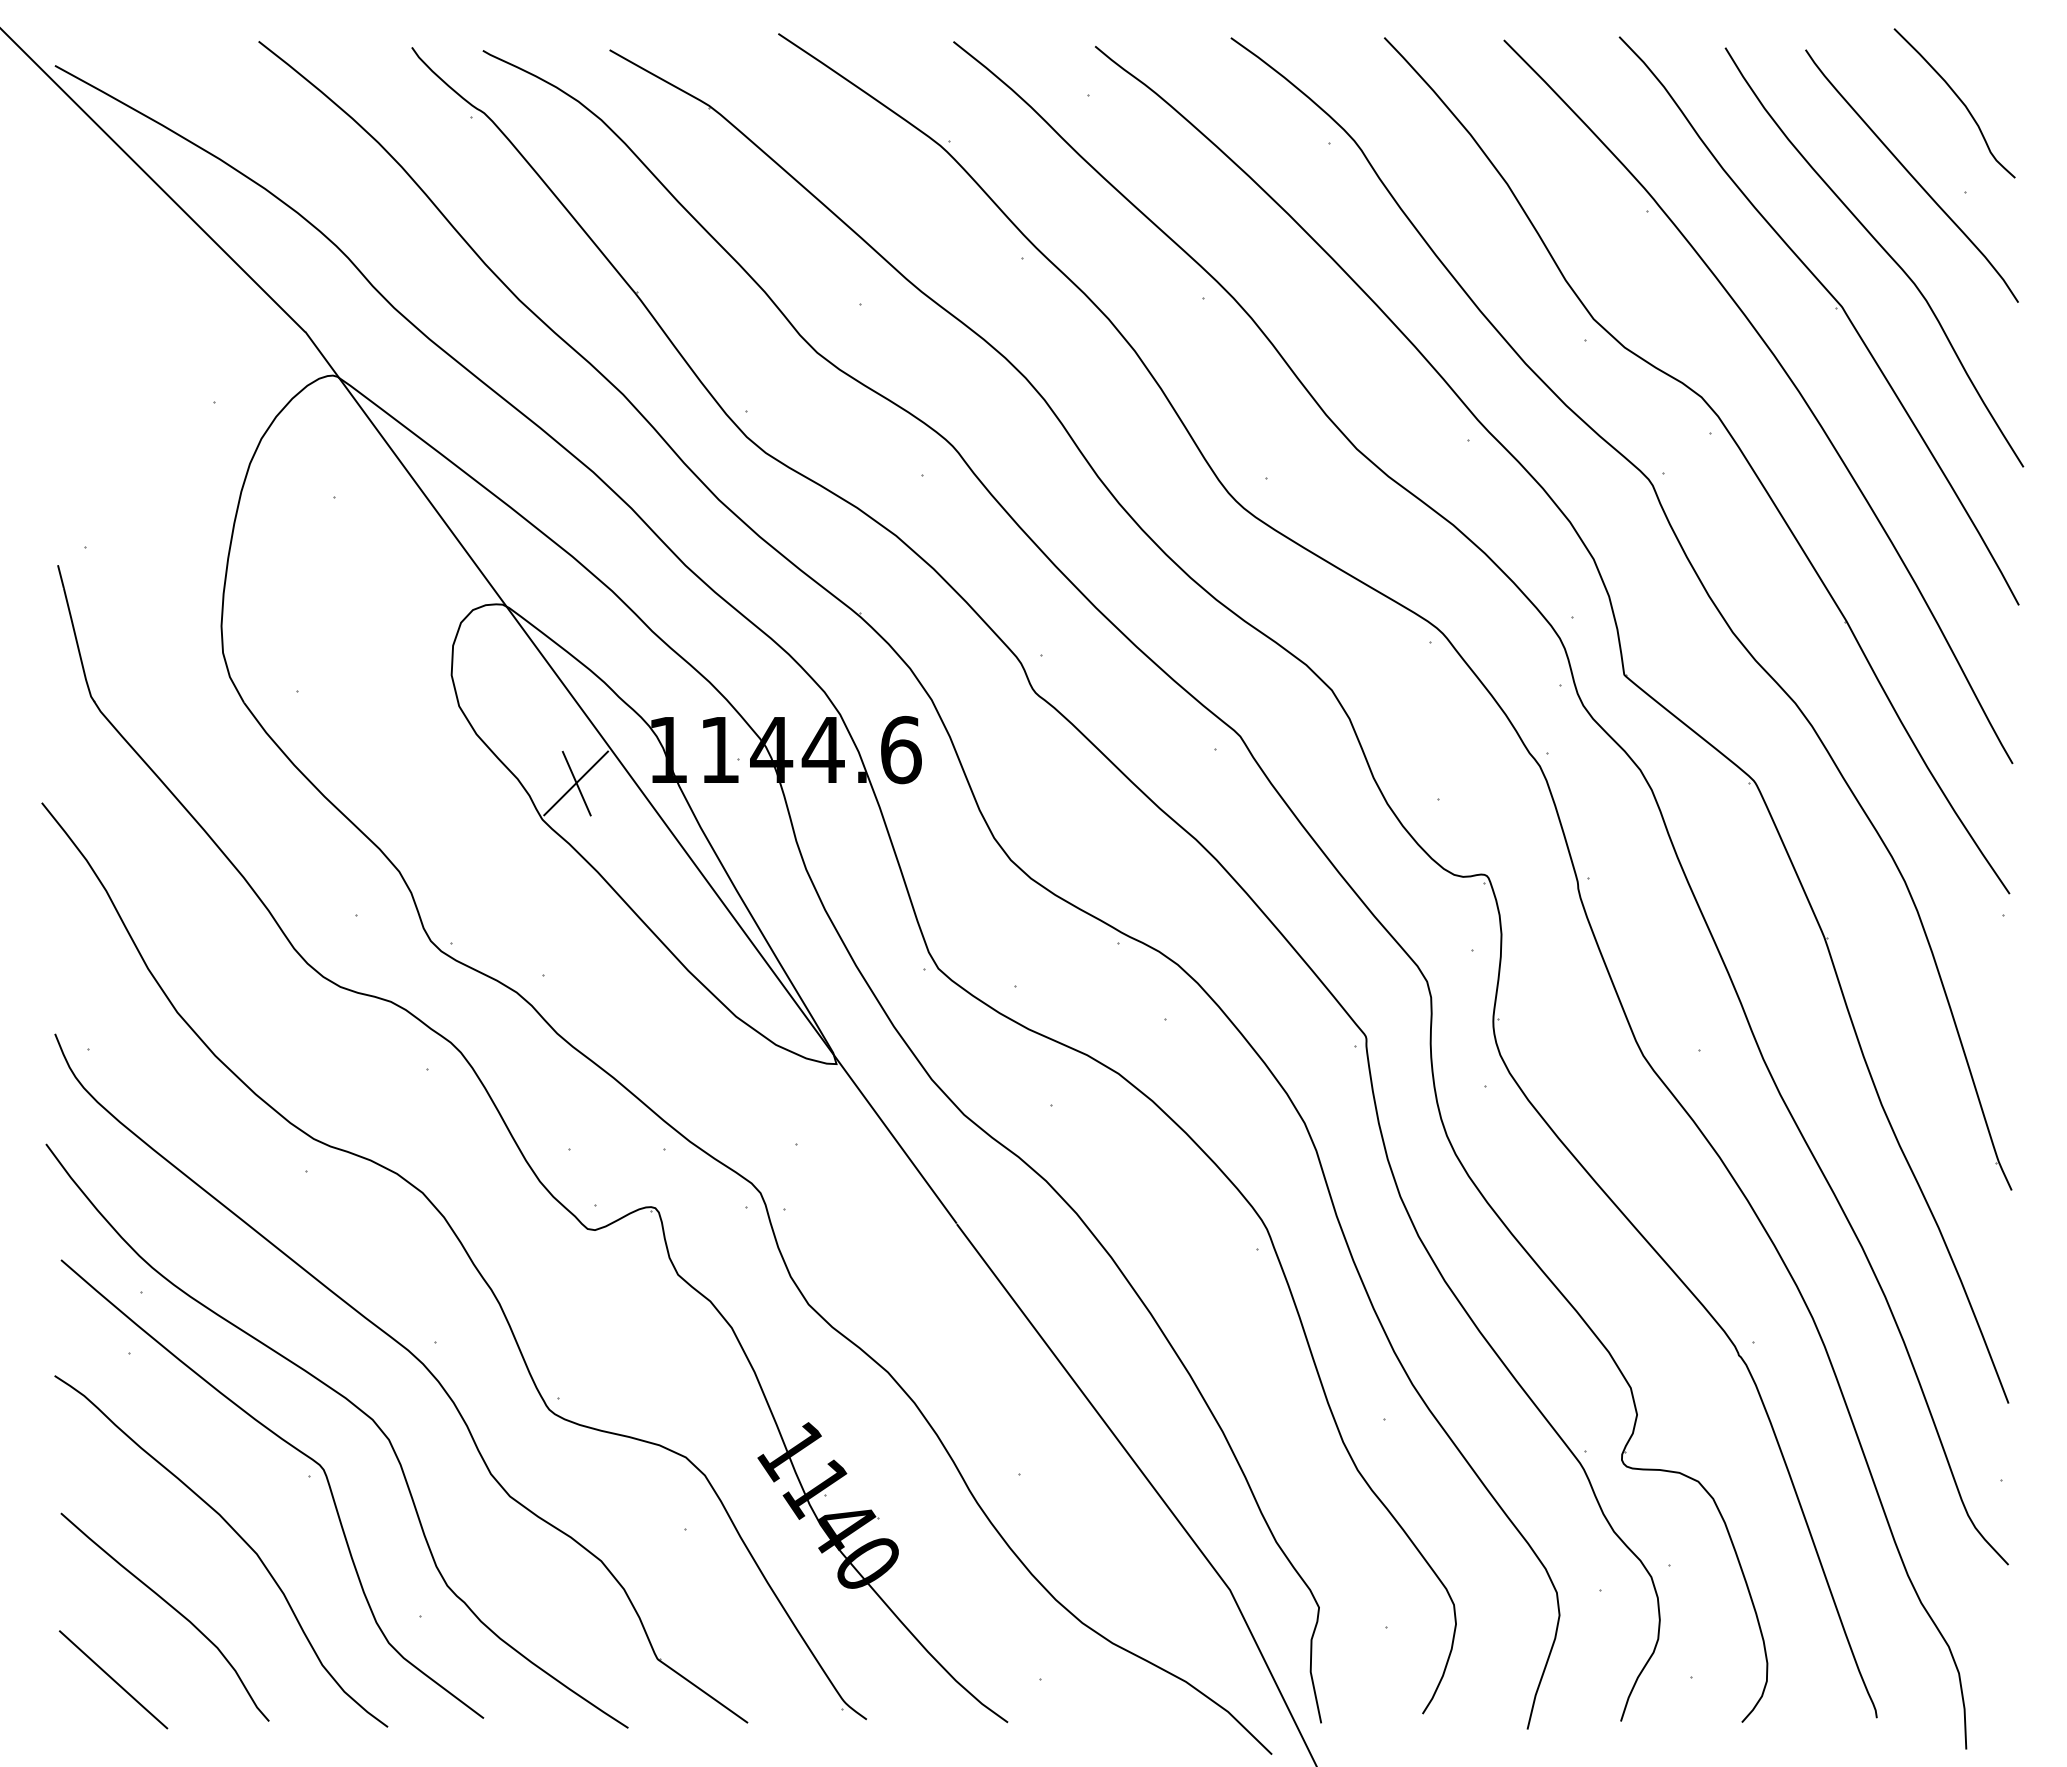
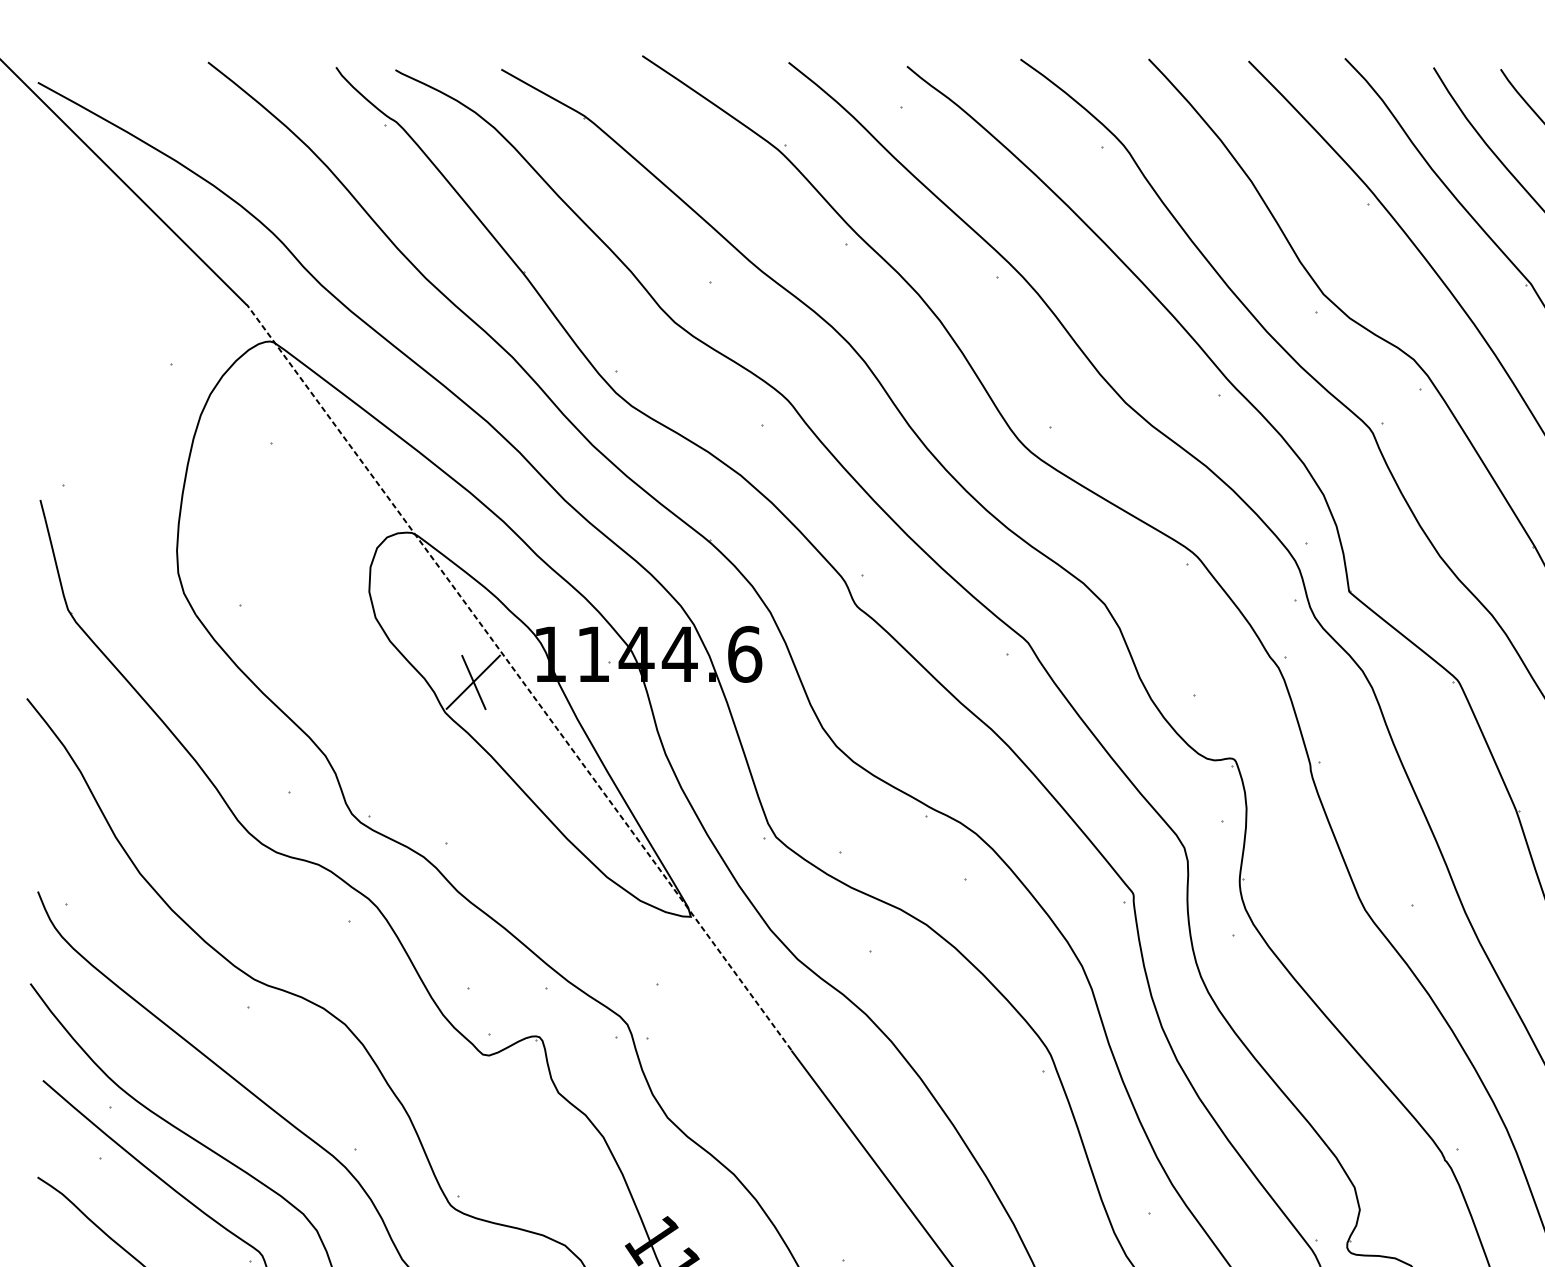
line: (631, 776) -> (519, 676), solid -> dashed

